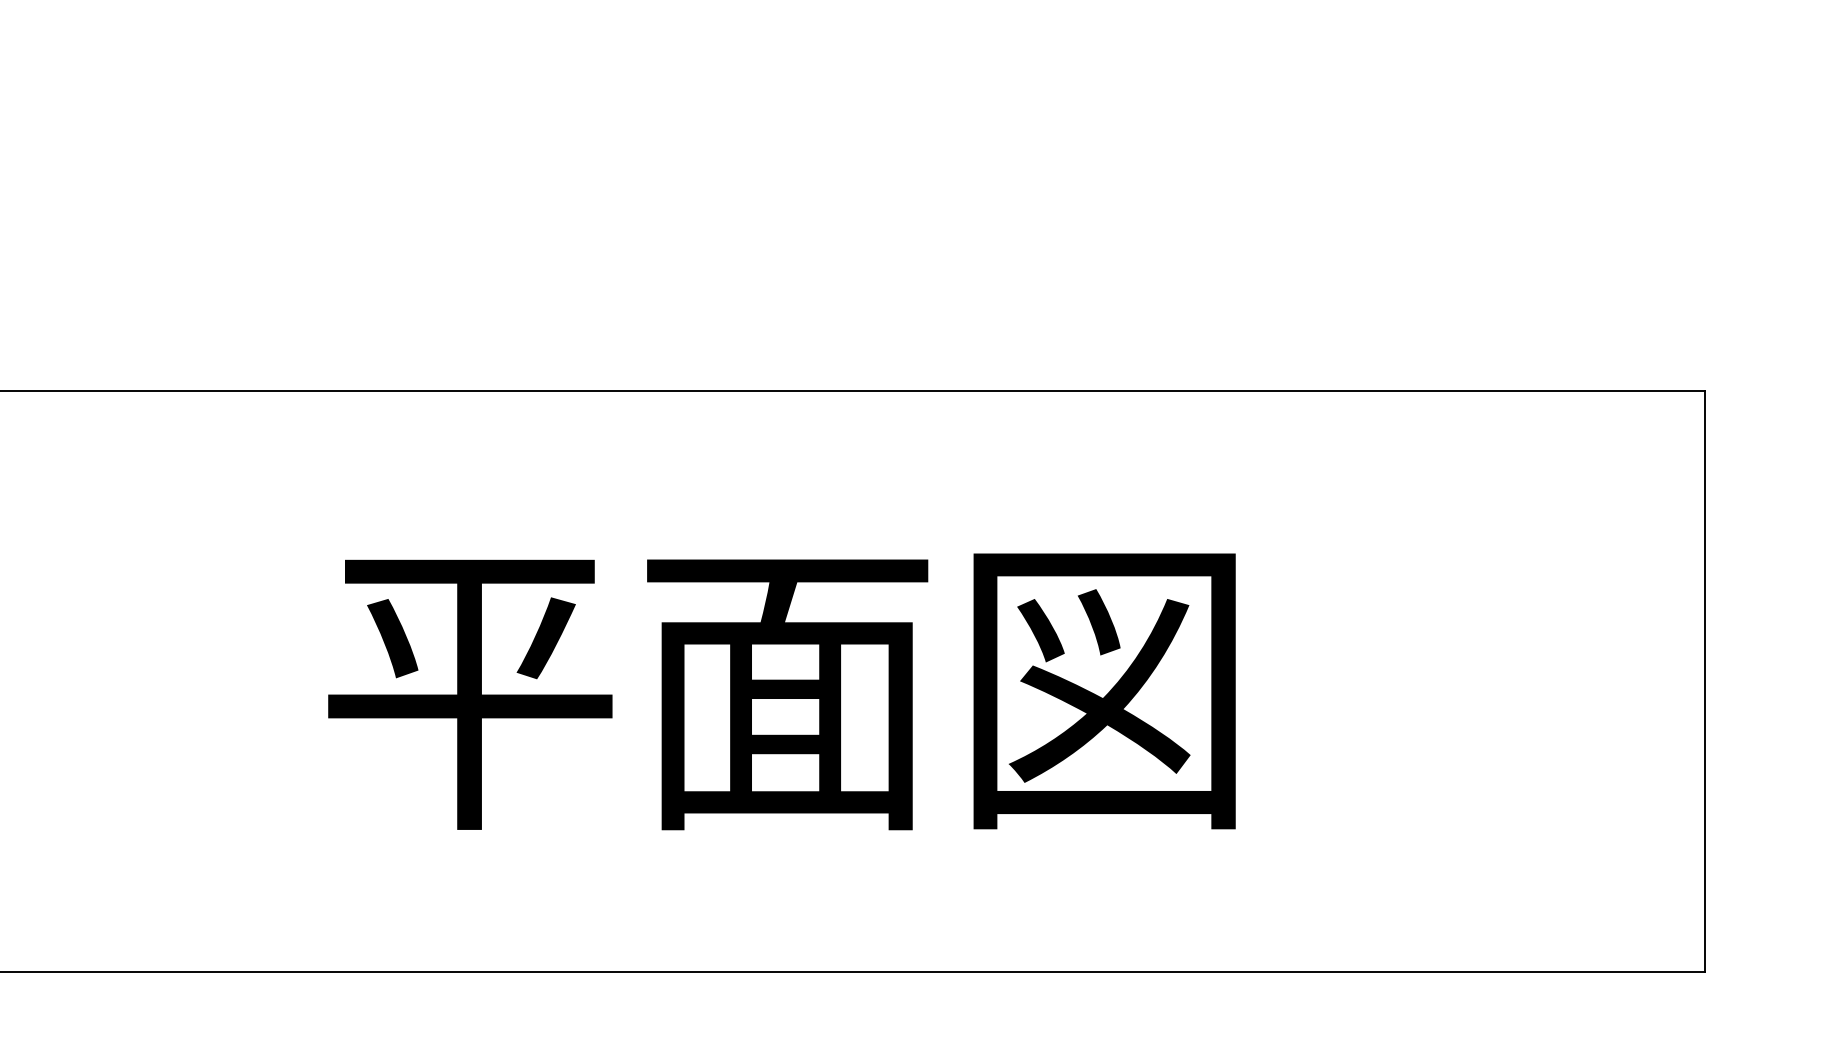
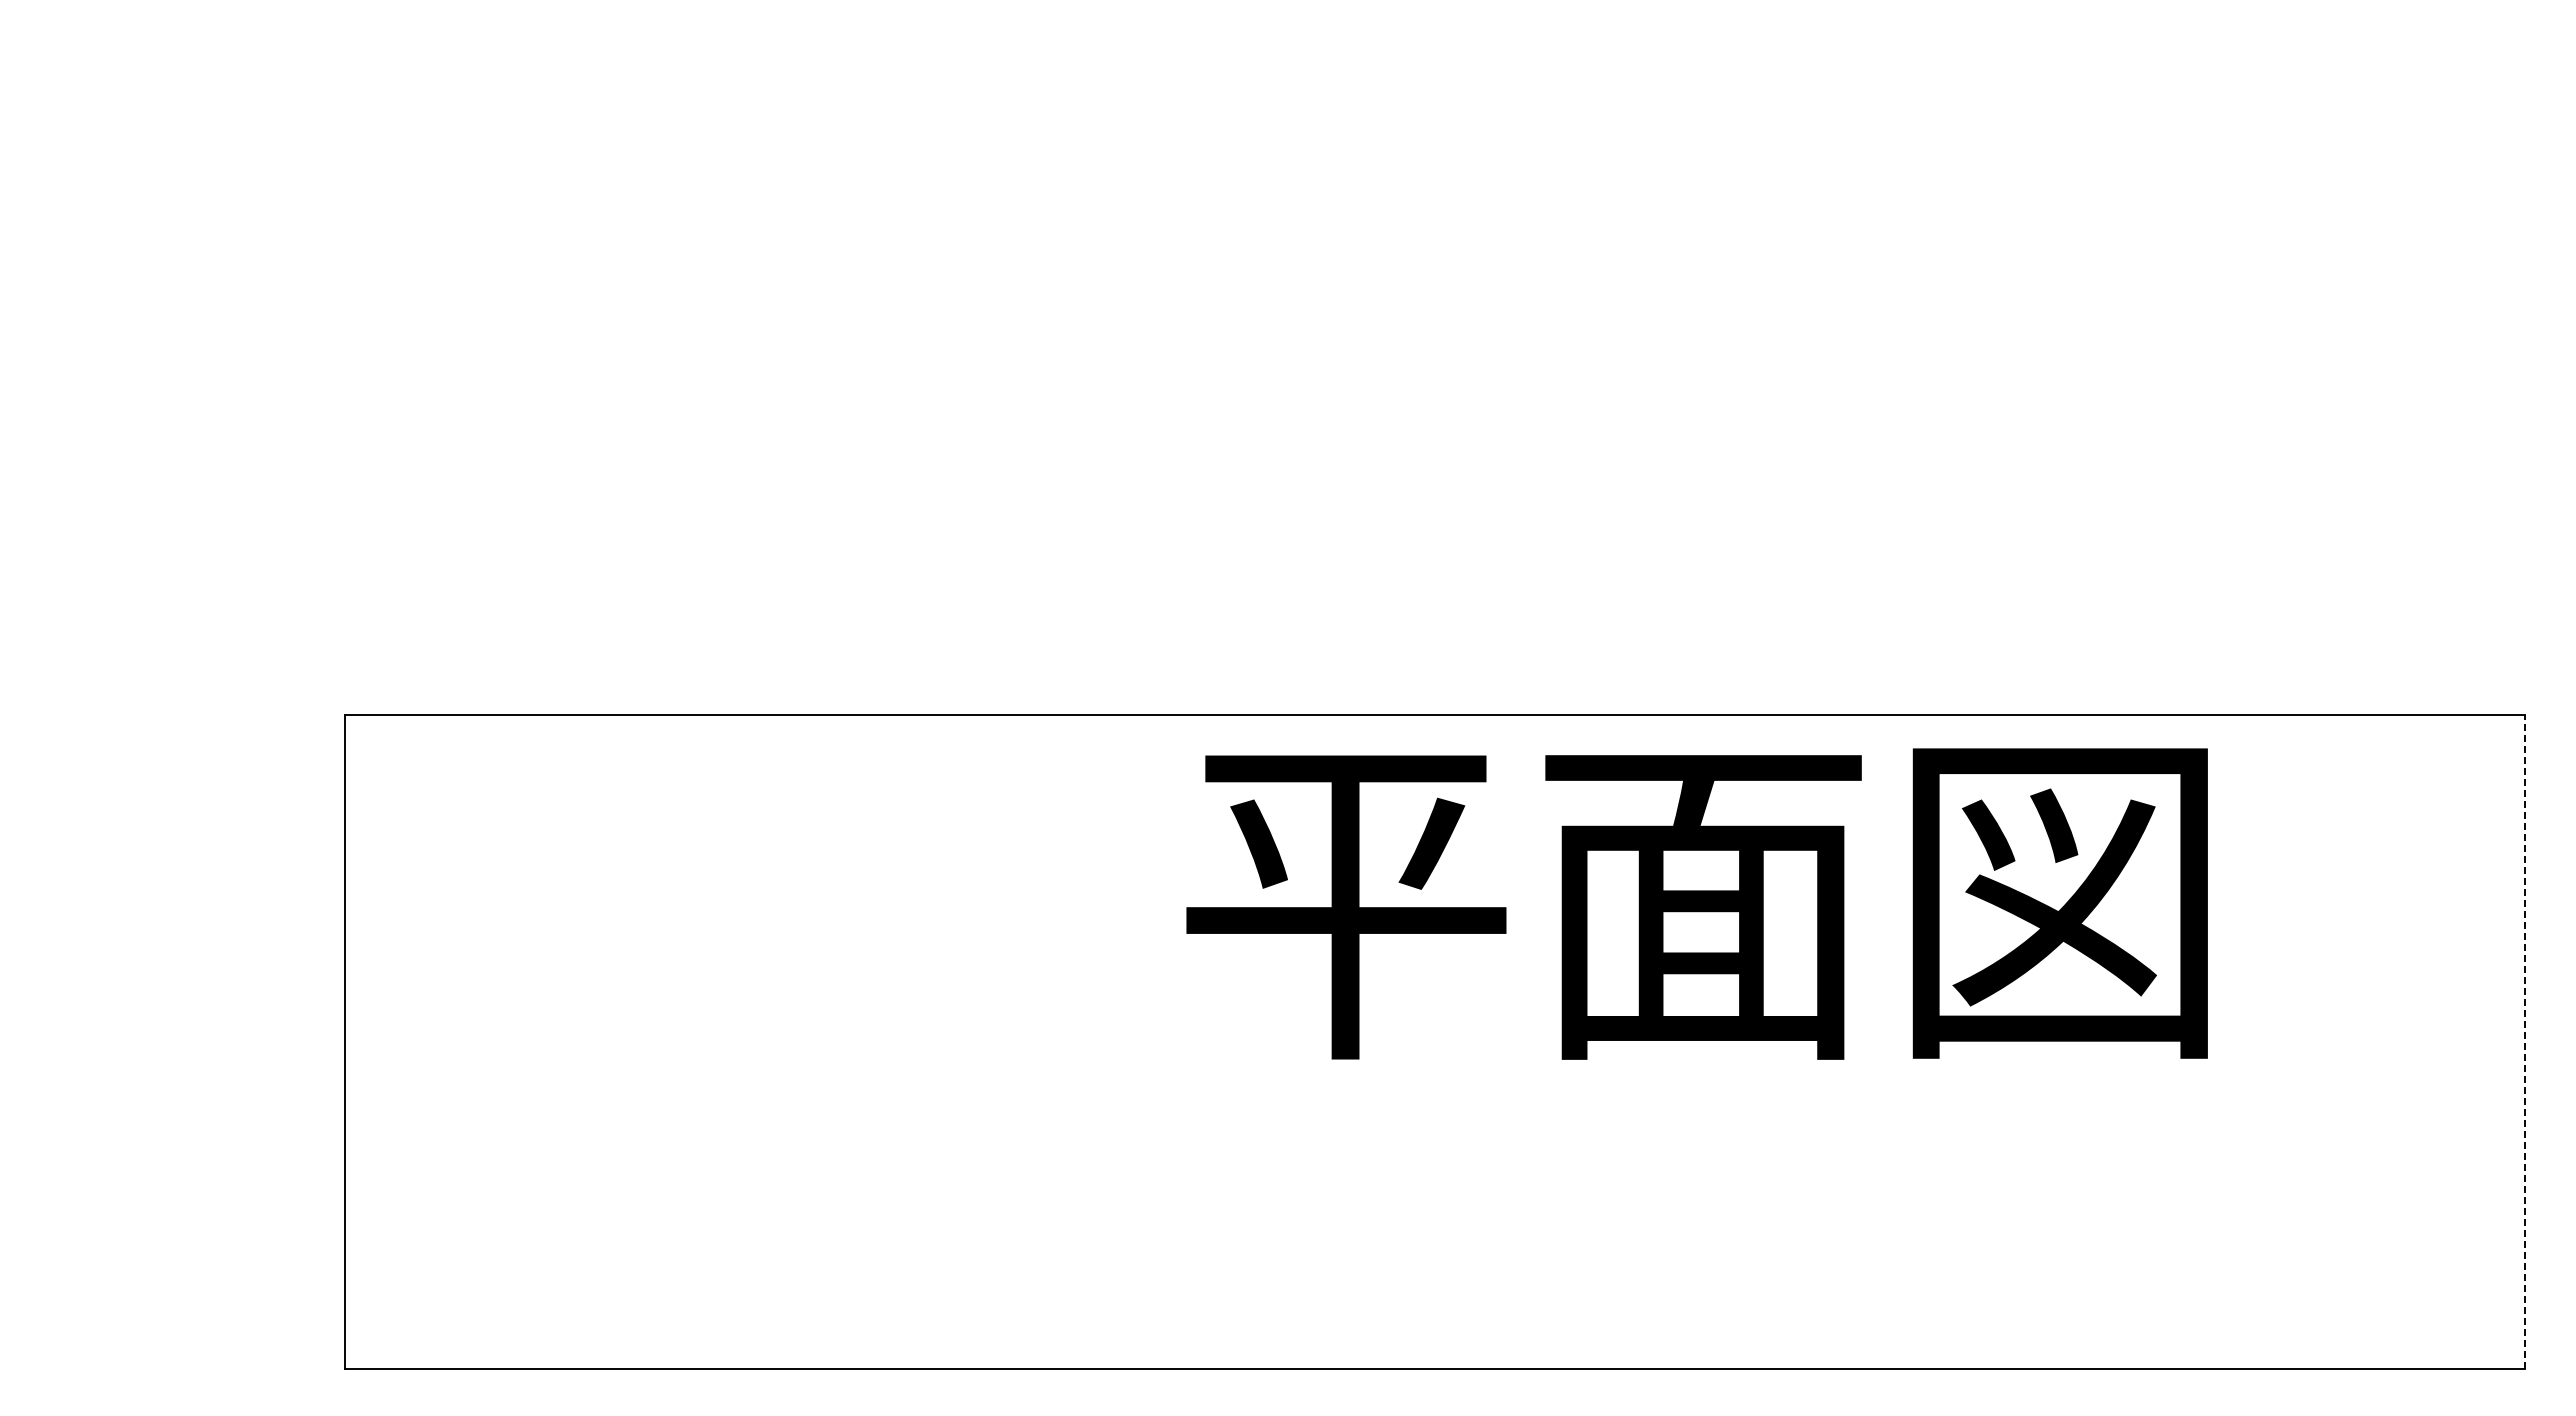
line: (1704, 681) -> (2524, 1041), solid -> dashed
text: (781, 691) -> (1696, 903), moved

